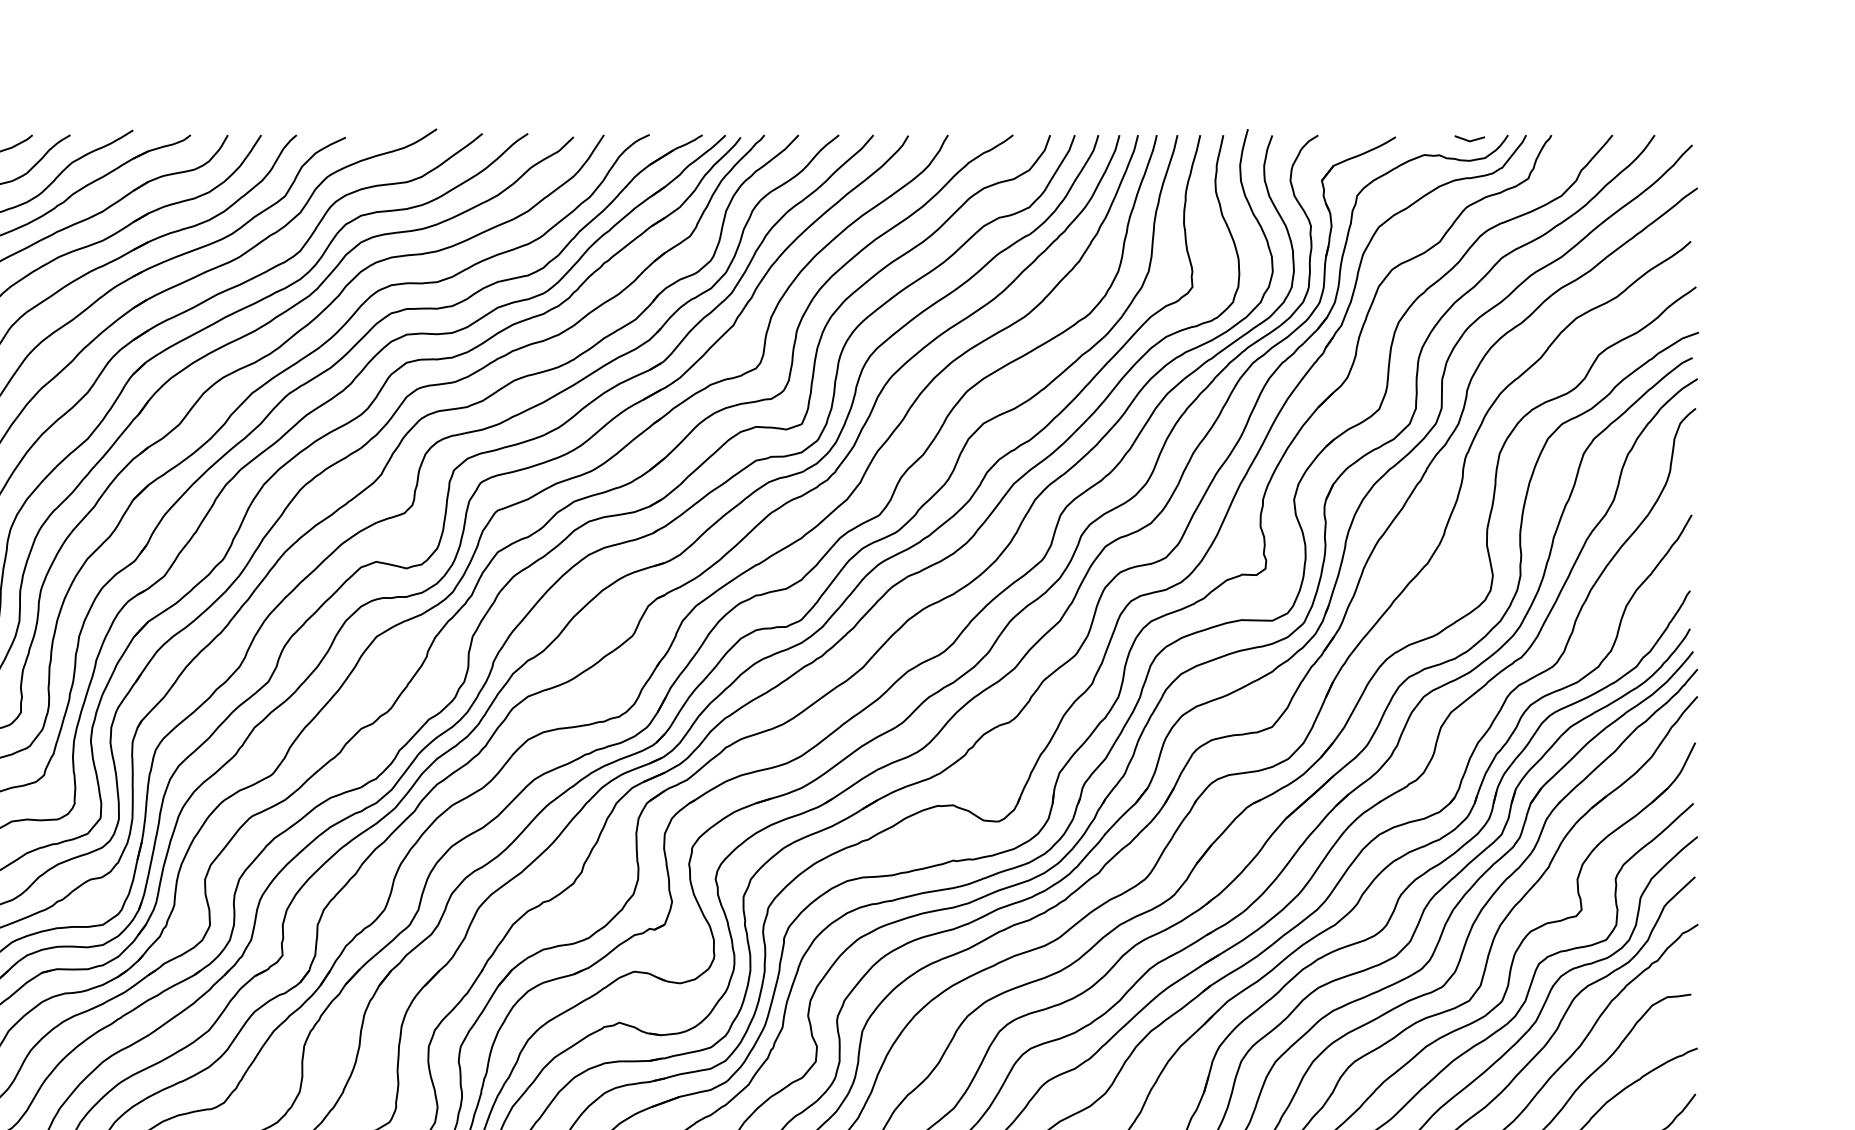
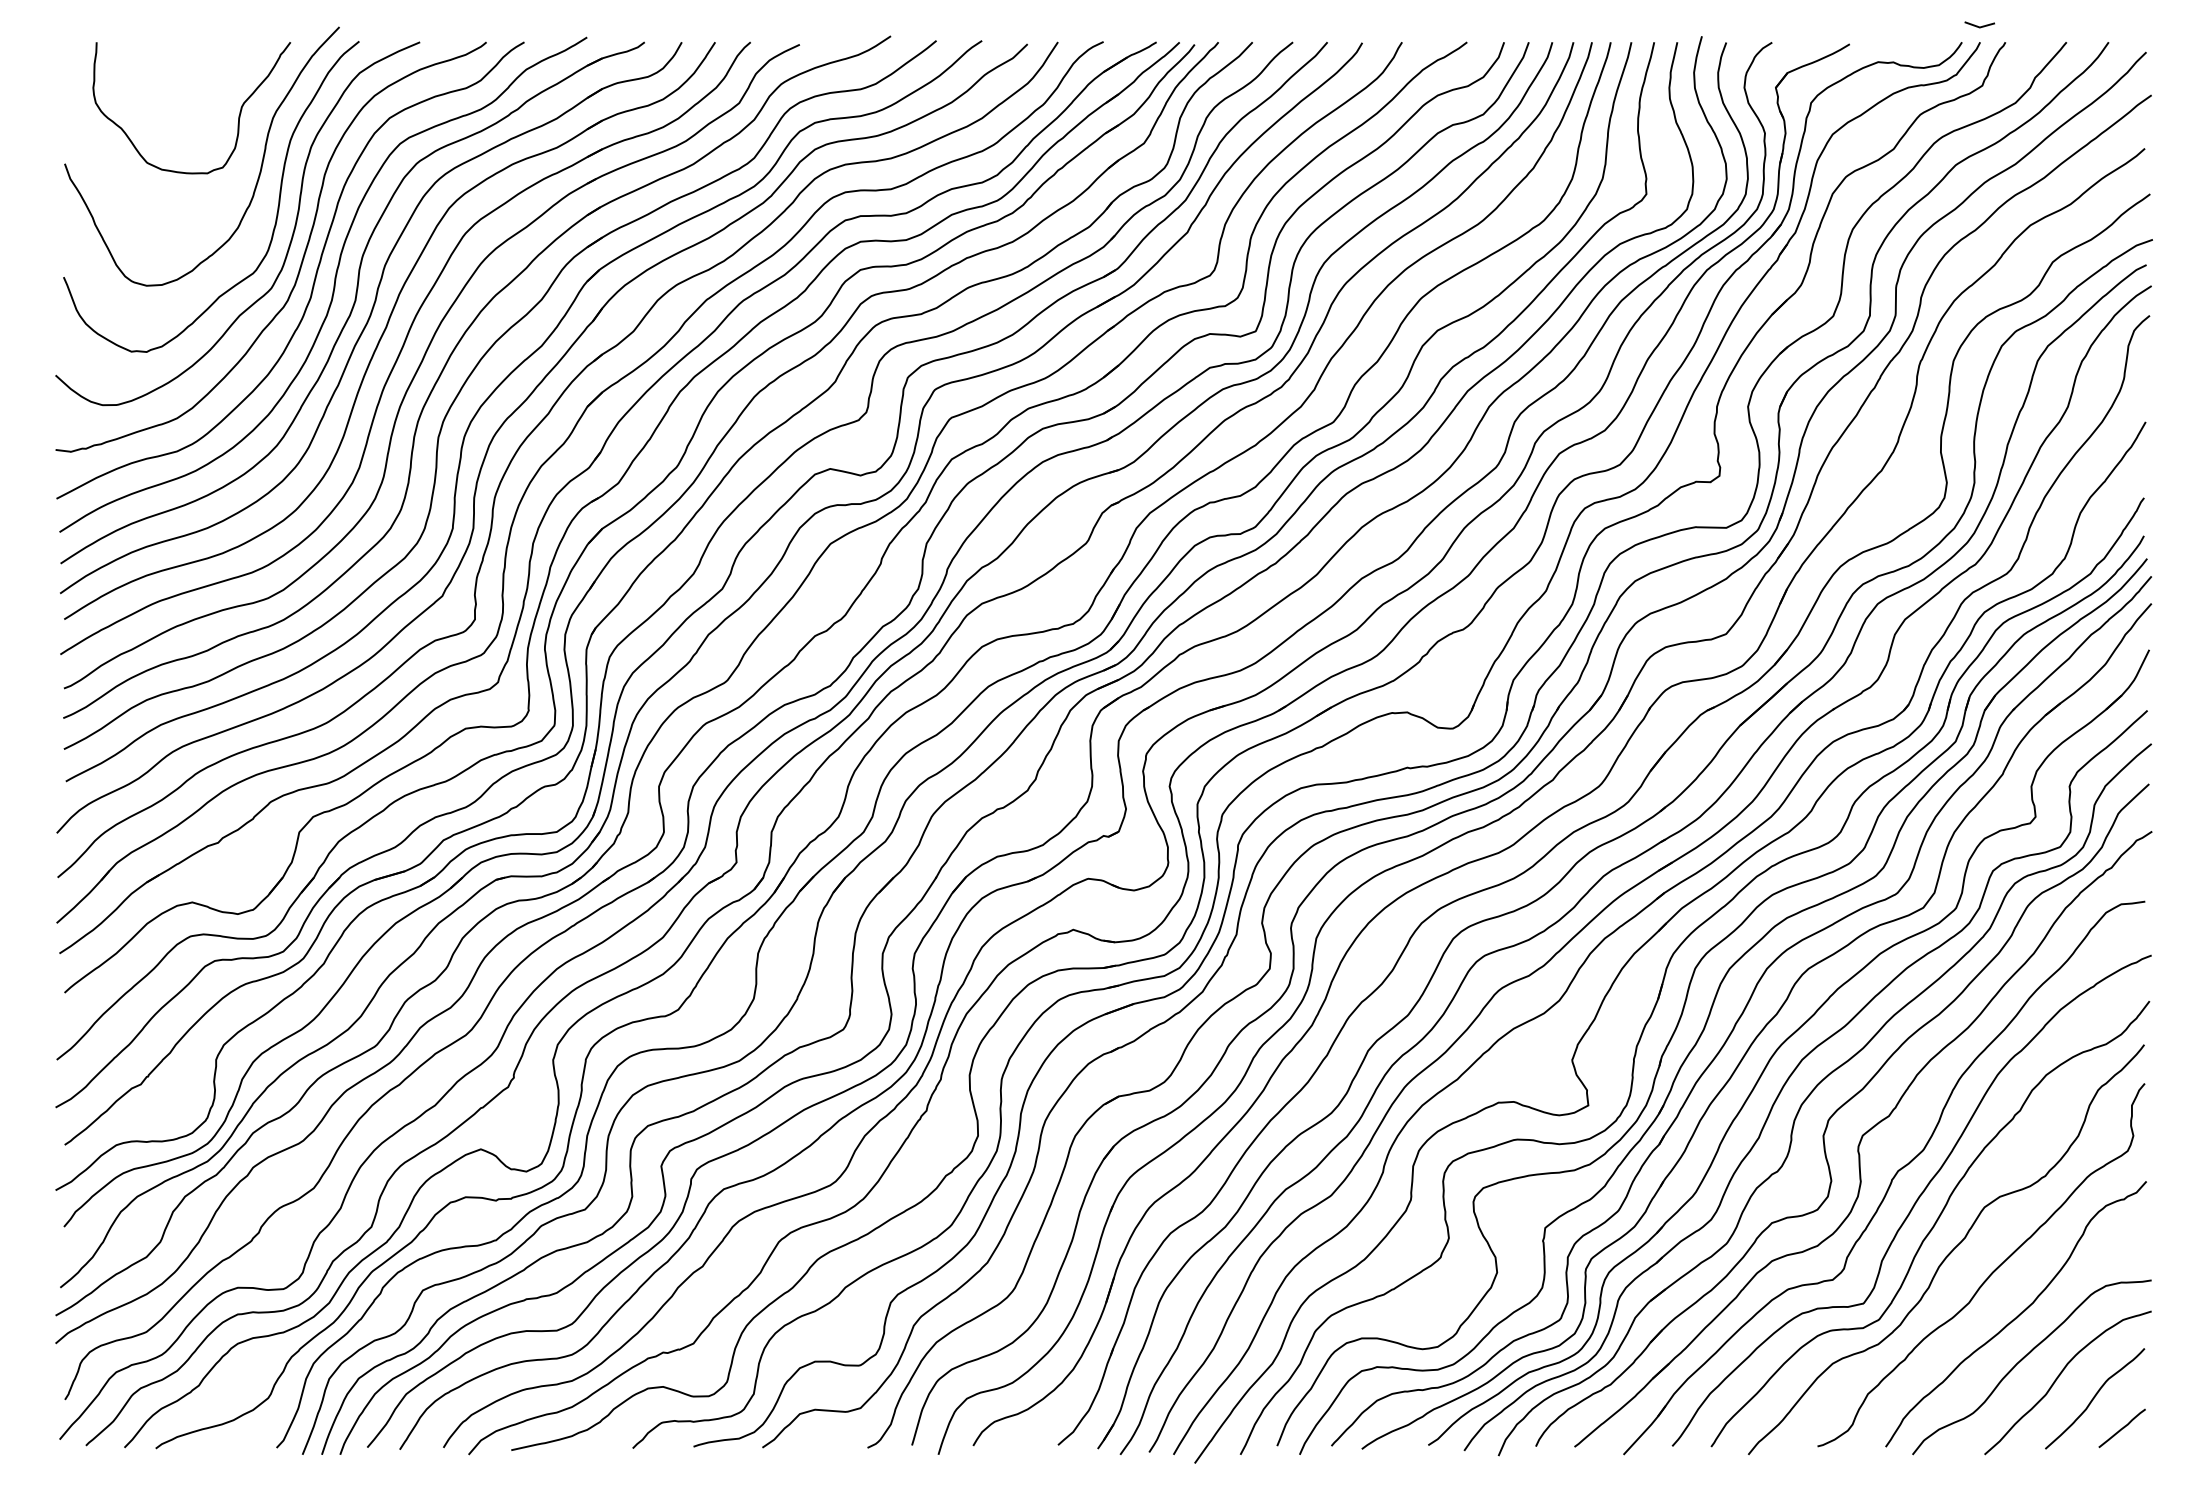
line: (1469, 140) -> (1979, 26), moved

